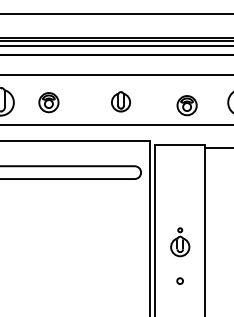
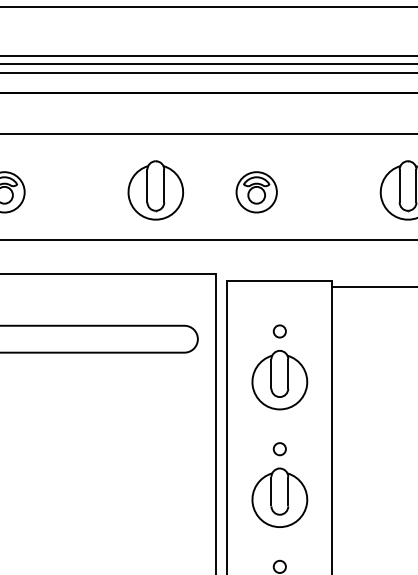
part: (120, 101) -> (154, 189), size x1.43
part: (186, 105) -> (255, 192), moved
part: (180, 185) -> (280, 366), added
part: (180, 242) -> (280, 485), size x1.43

